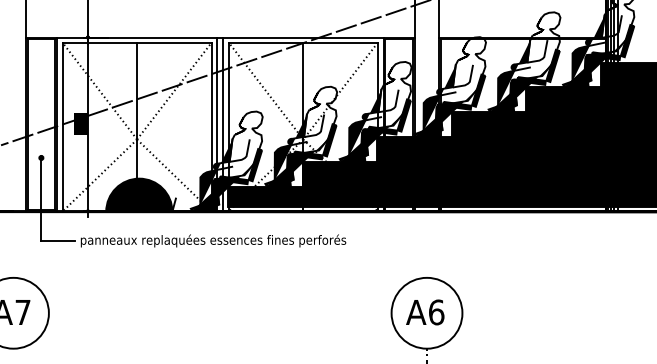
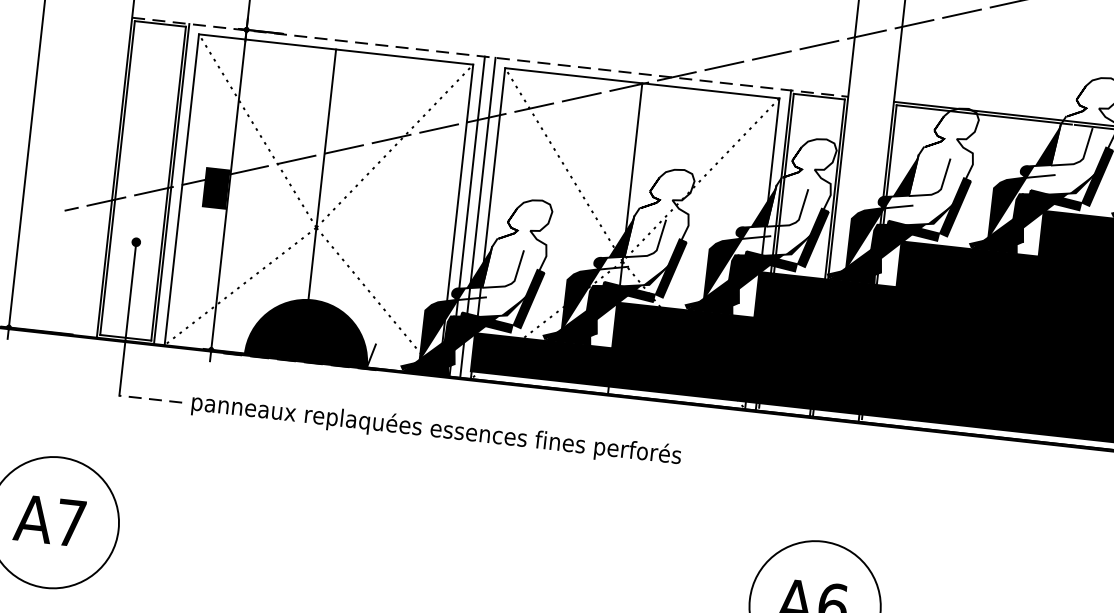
line: (220, 37) -> (490, 56), solid -> dashed
line: (57, 241) -> (149, 399), solid -> dashed

